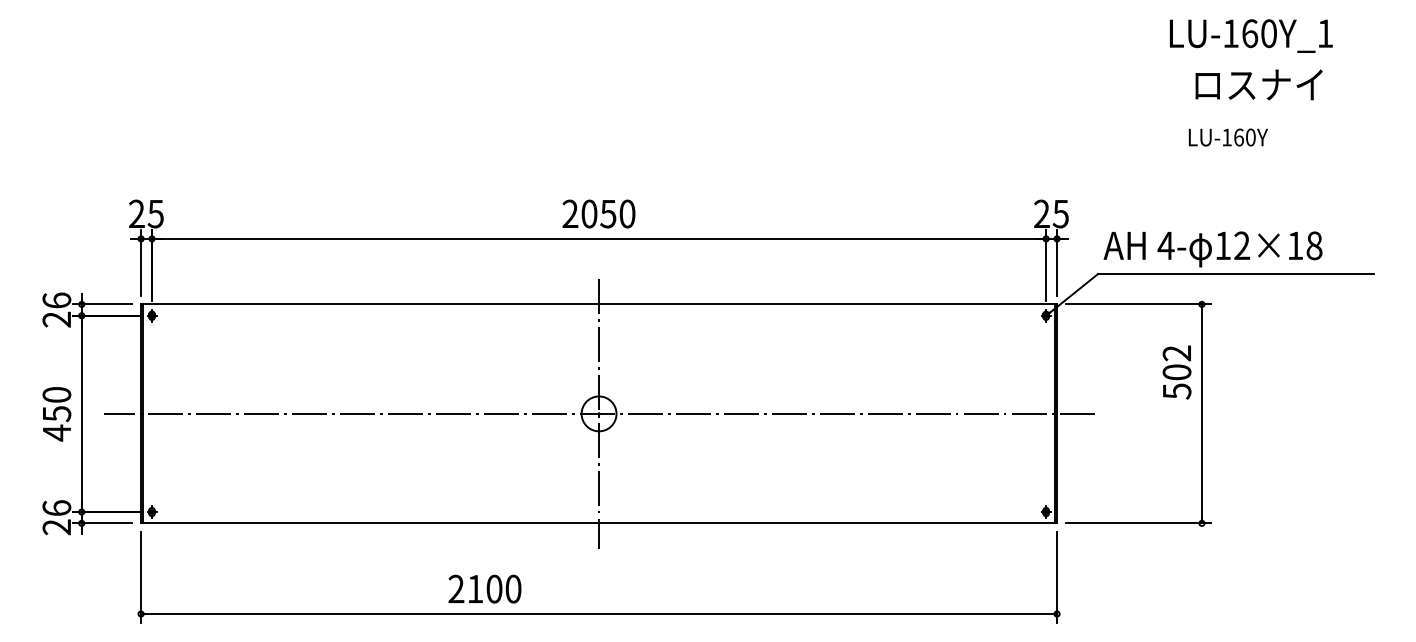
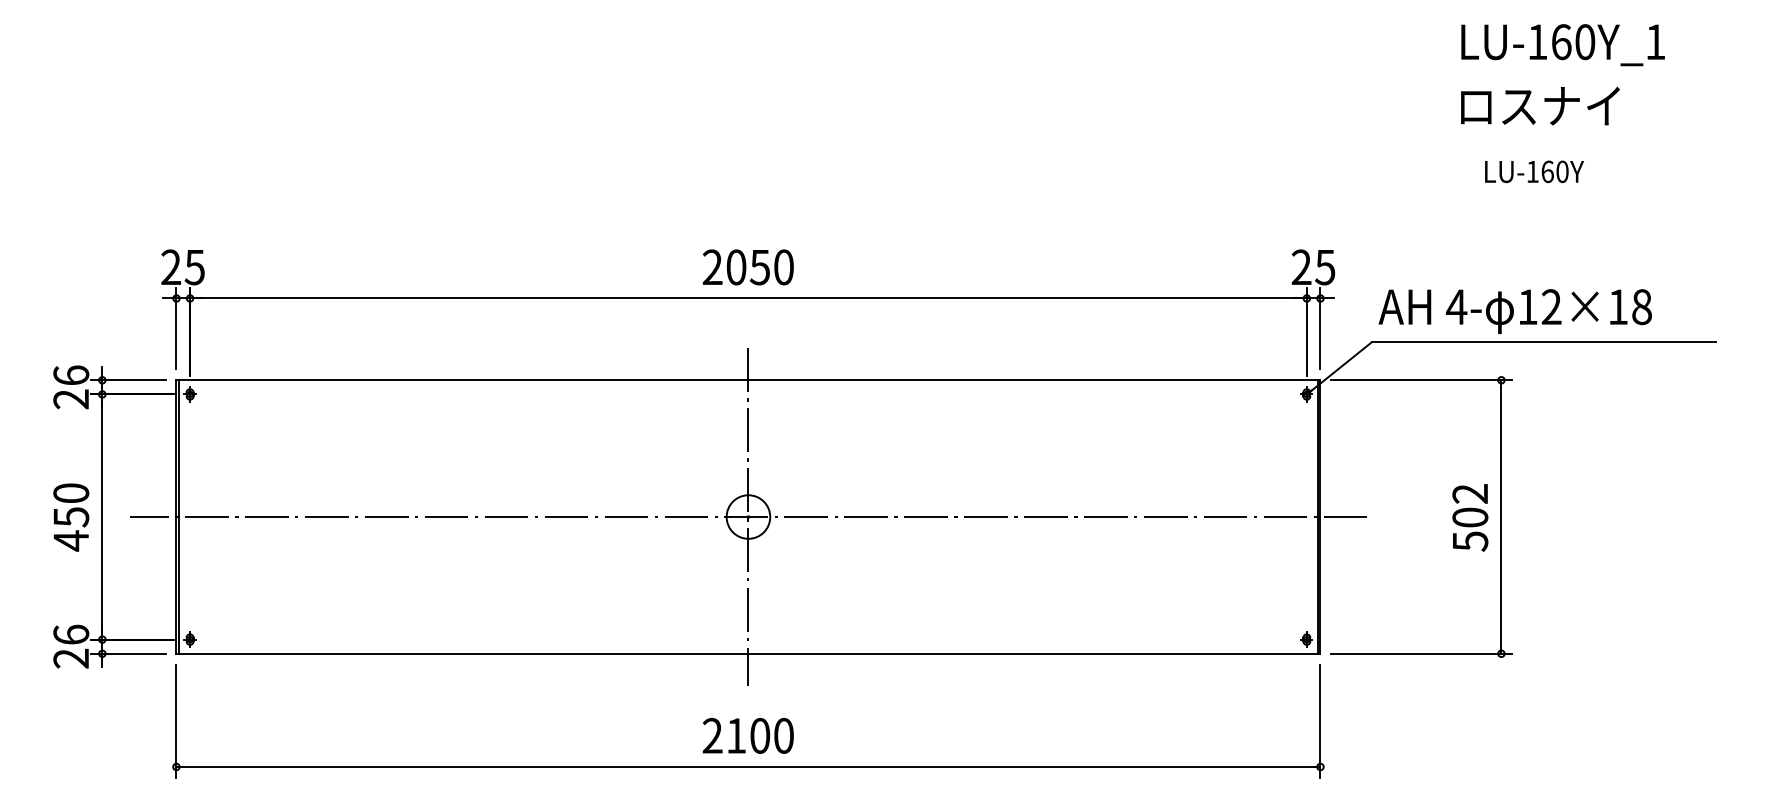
text: (1258, 84) -> (1539, 105), moved
text: (1176, 372) -> (1469, 517), moved
text: (484, 588) -> (747, 735), moved

